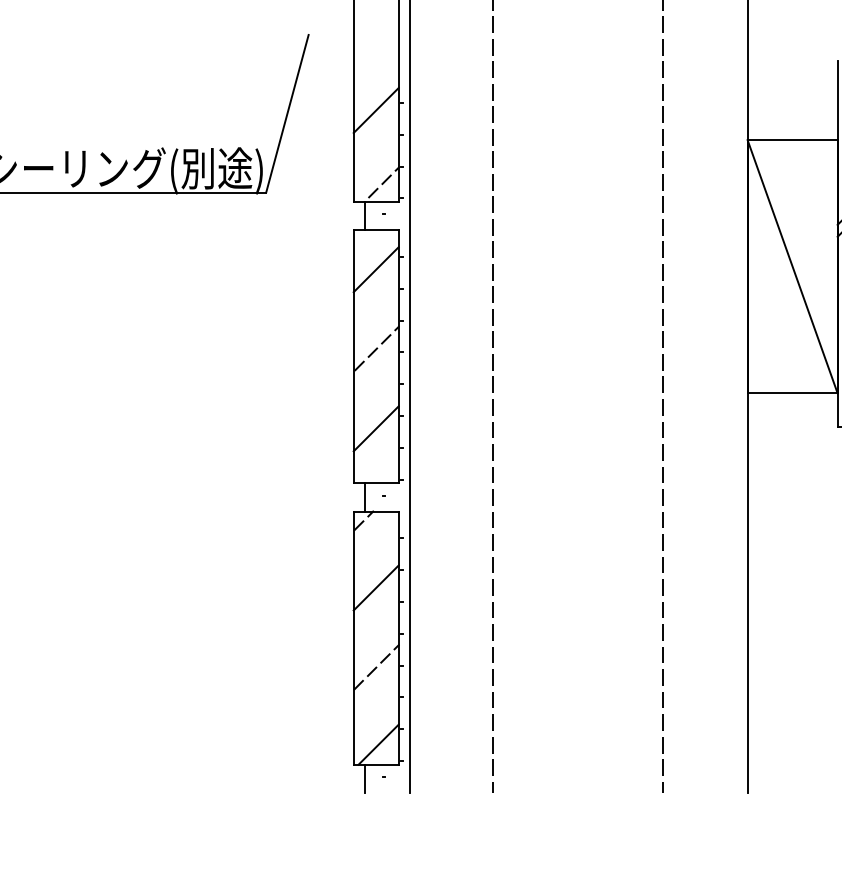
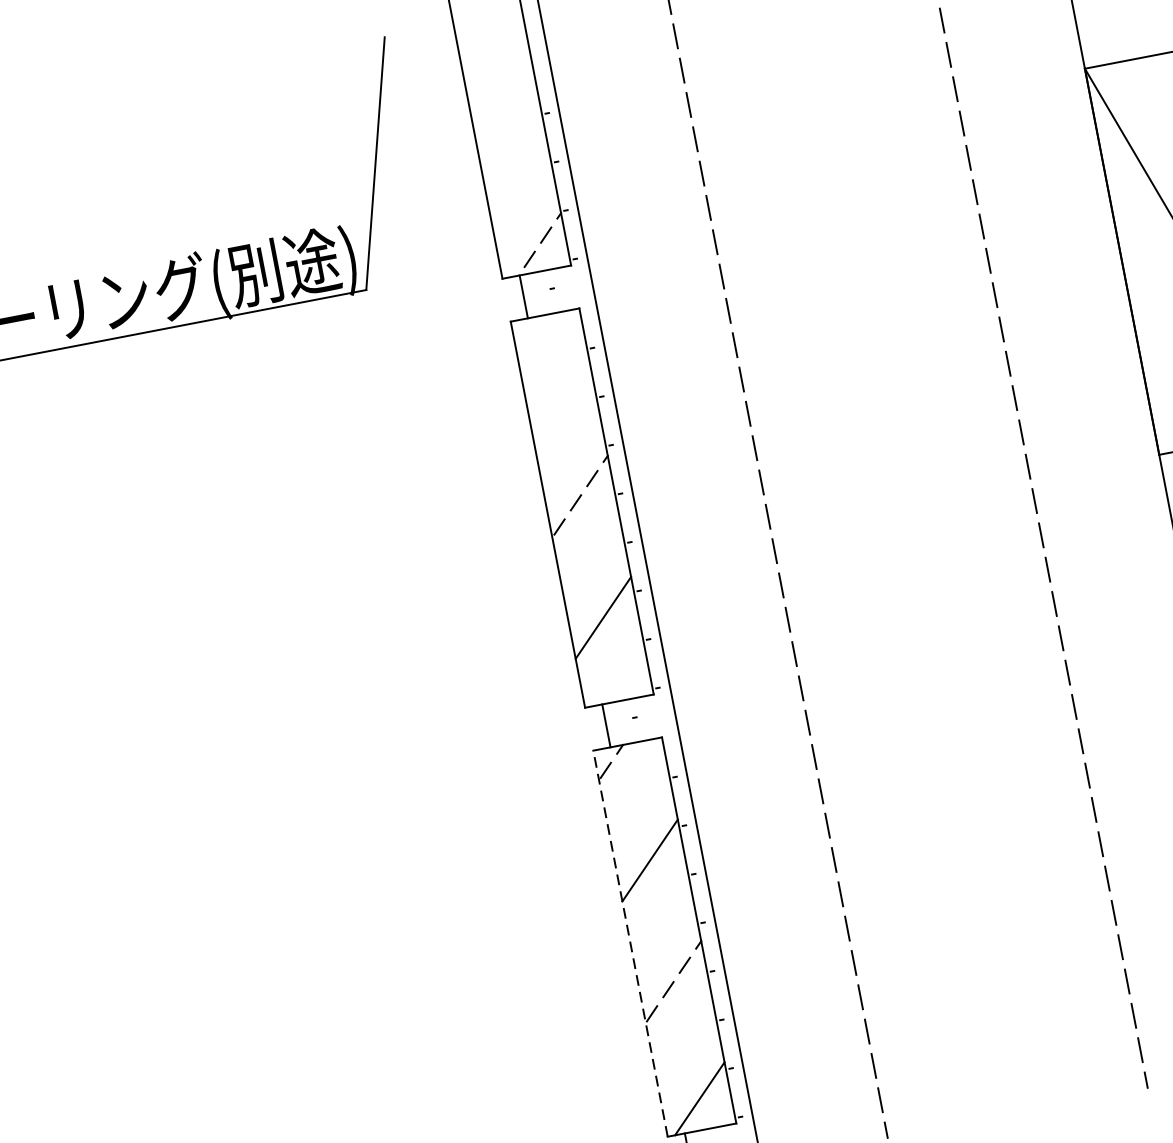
line: (375, 110) -> (508, 132), removed
line: (375, 269) -> (555, 375), removed
line: (353, 638) -> (630, 944), solid -> dashed

